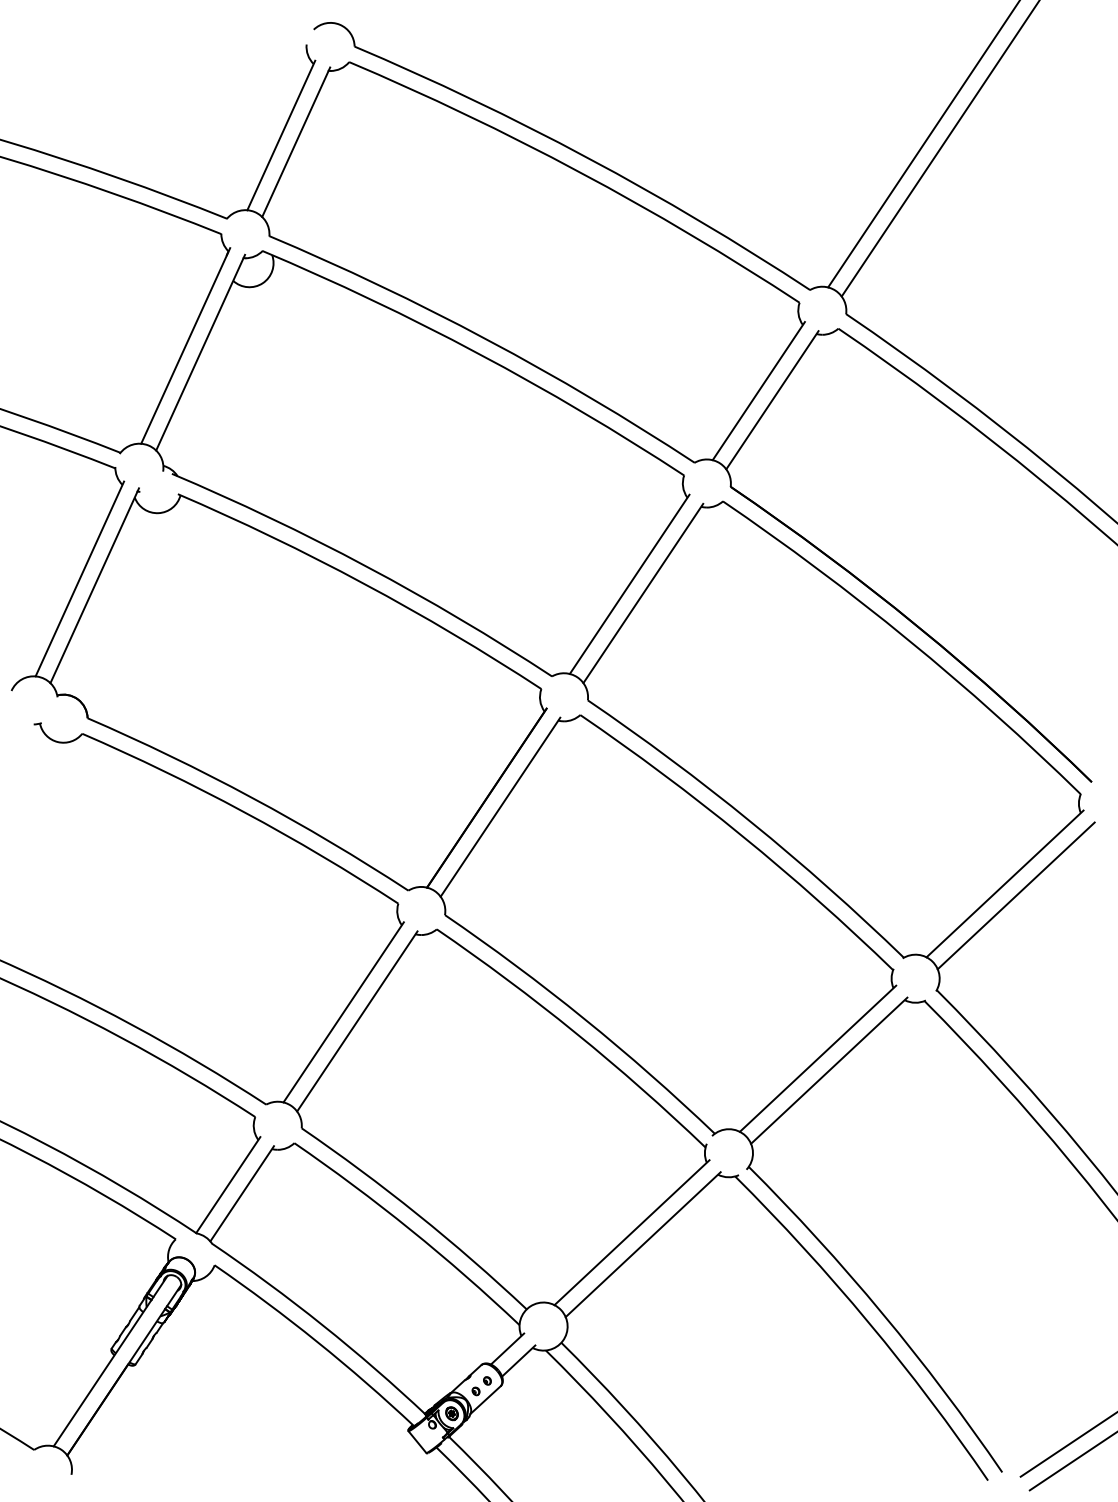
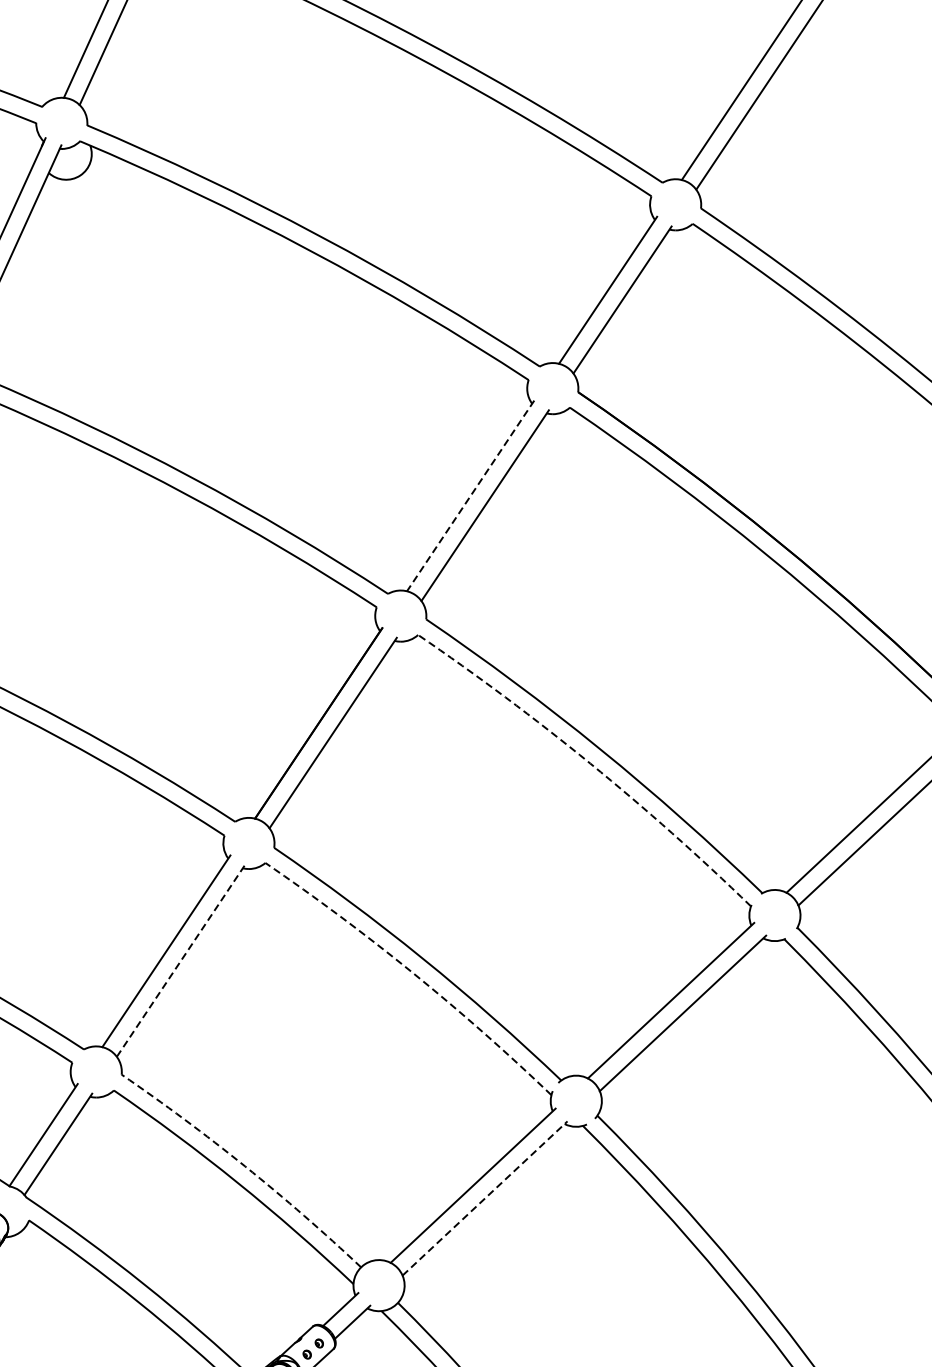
line: (629, 584) -> (470, 496), solid -> dashed
arc: (742, 835) -> (590, 763), solid -> dashed
line: (357, 1021) -> (181, 961), solid -> dashed
arc: (575, 1032) -> (413, 972), solid -> dashed
arc: (417, 1214) -> (244, 1166), solid -> dashed
line: (643, 1244) -> (485, 1198), solid -> dashed

